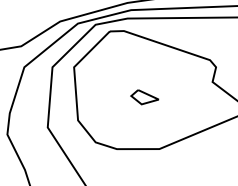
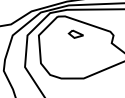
part: (143, 95) -> (75, 33), moved

